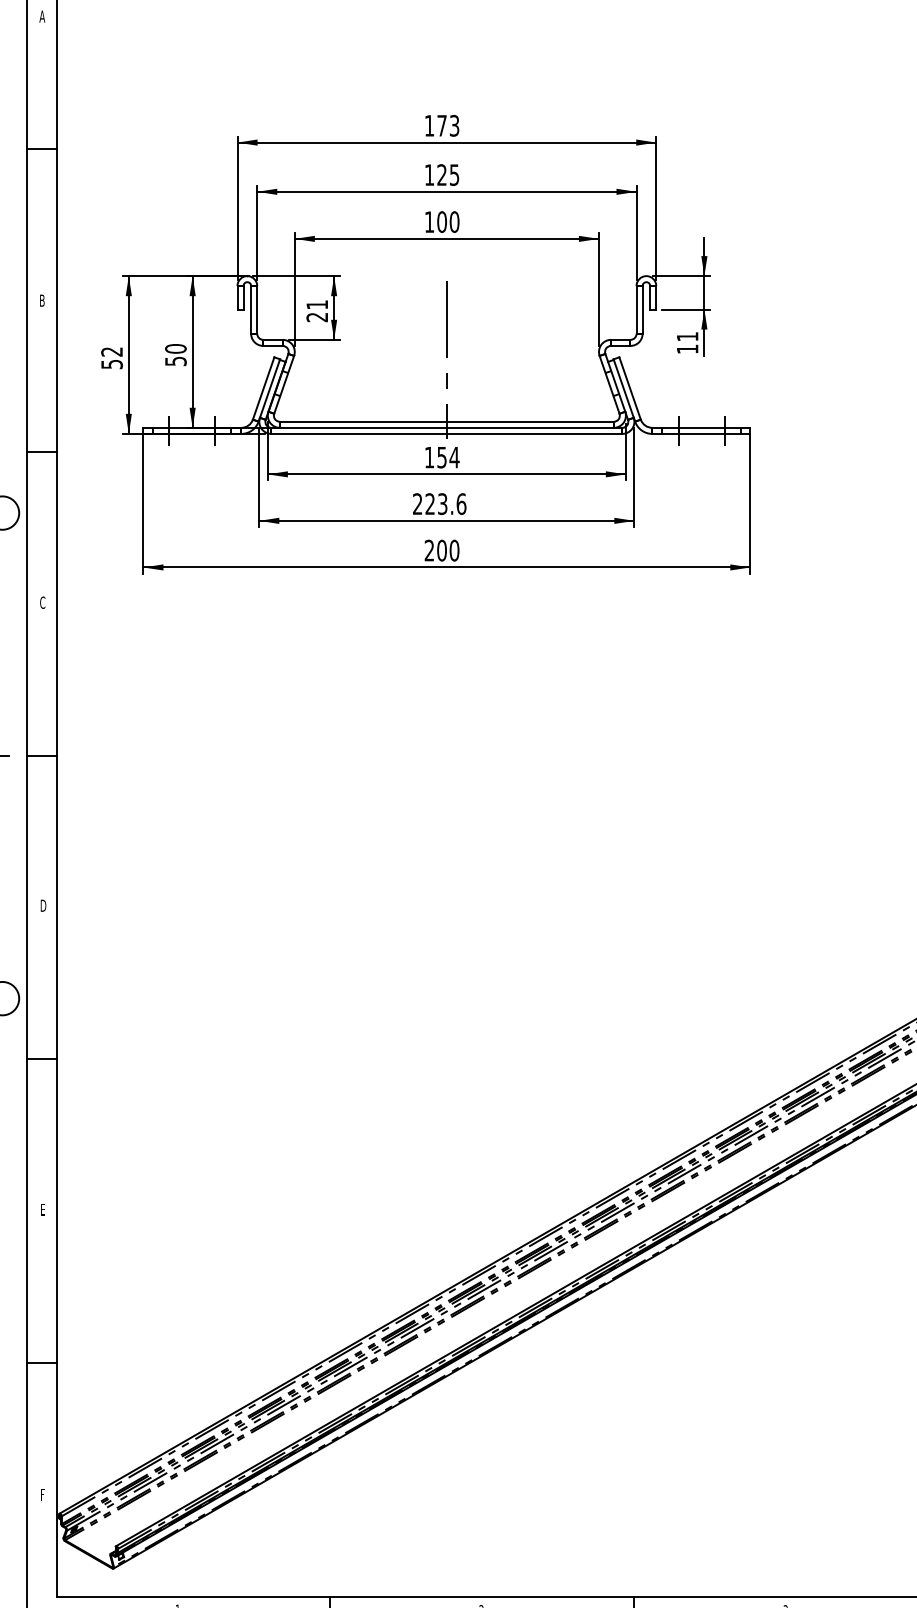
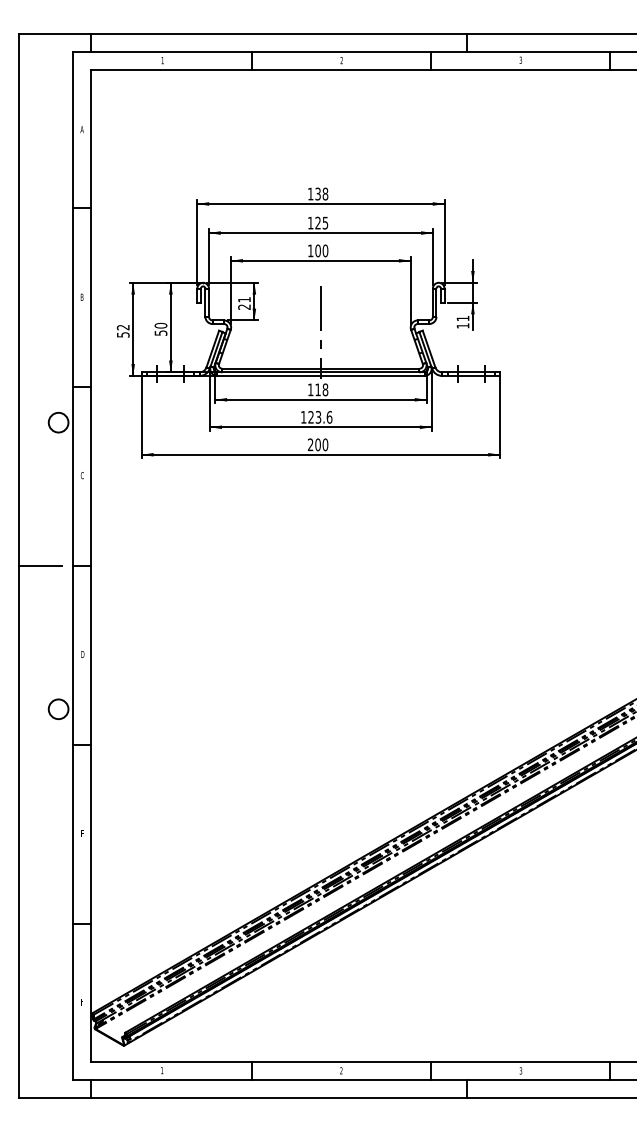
text: (447, 124) -> (321, 193), 173 -> 138
text: (447, 456) -> (321, 389), 154 -> 118
text: (417, 504) -> (303, 417), 223.6 -> 123.6

